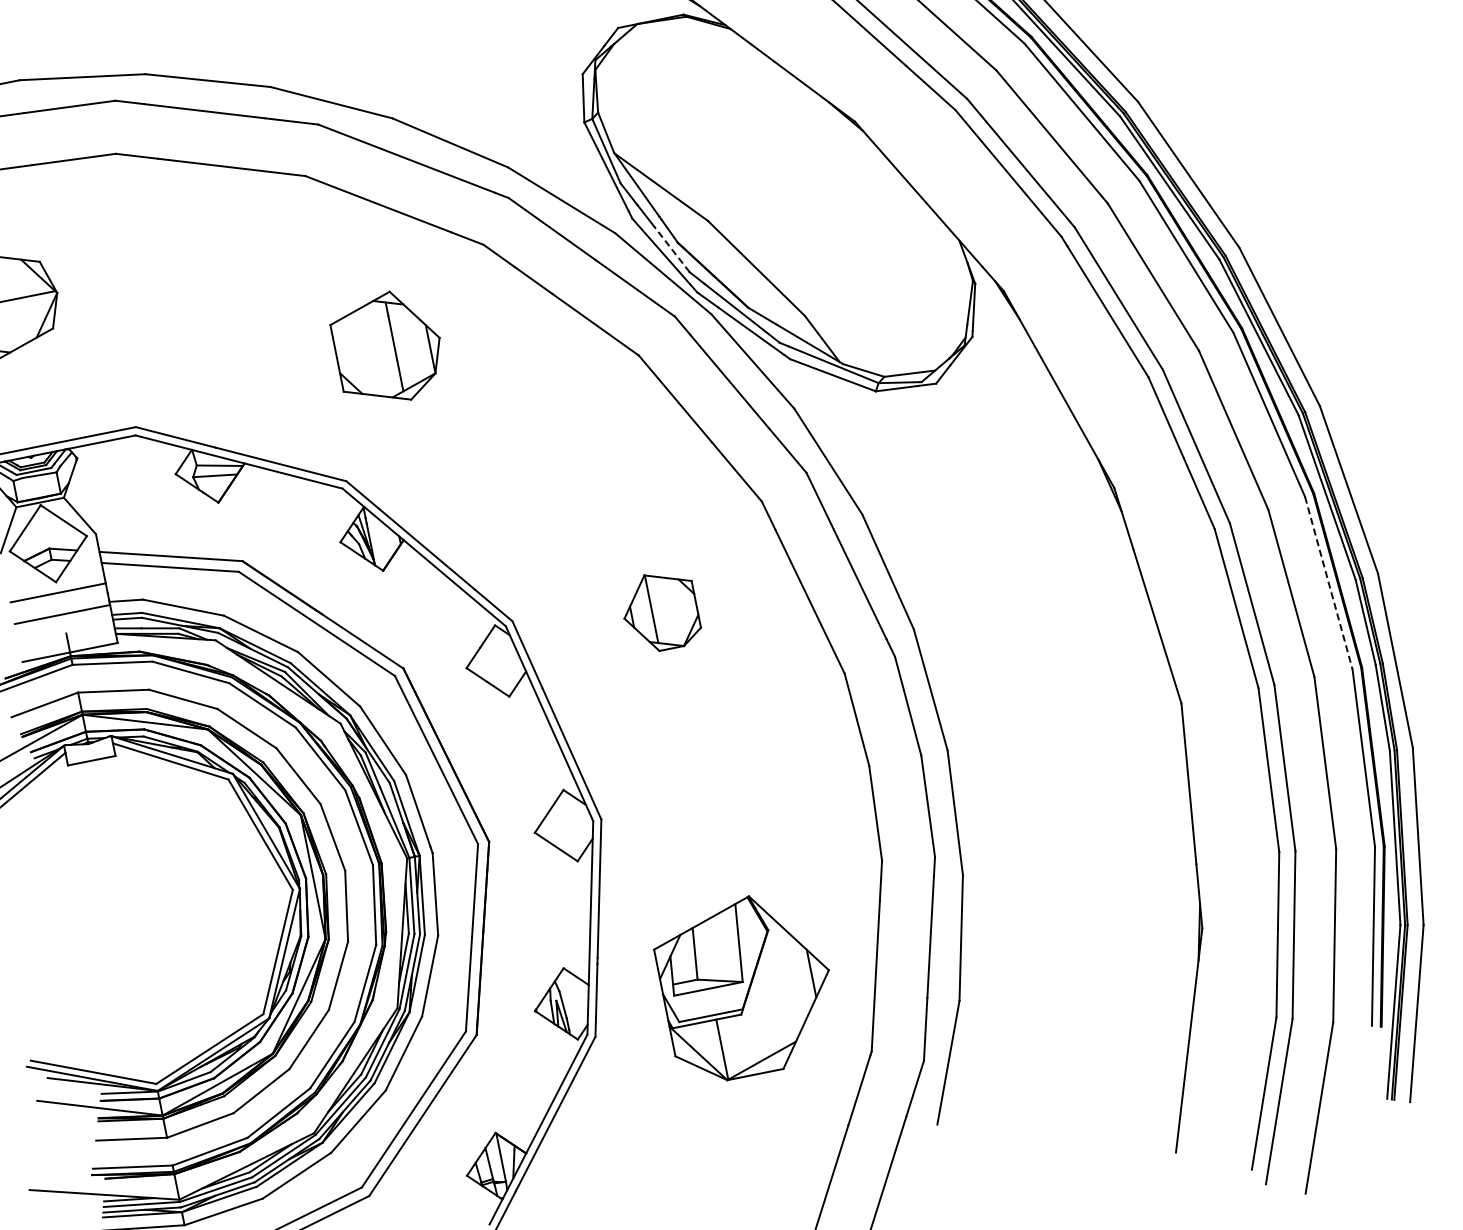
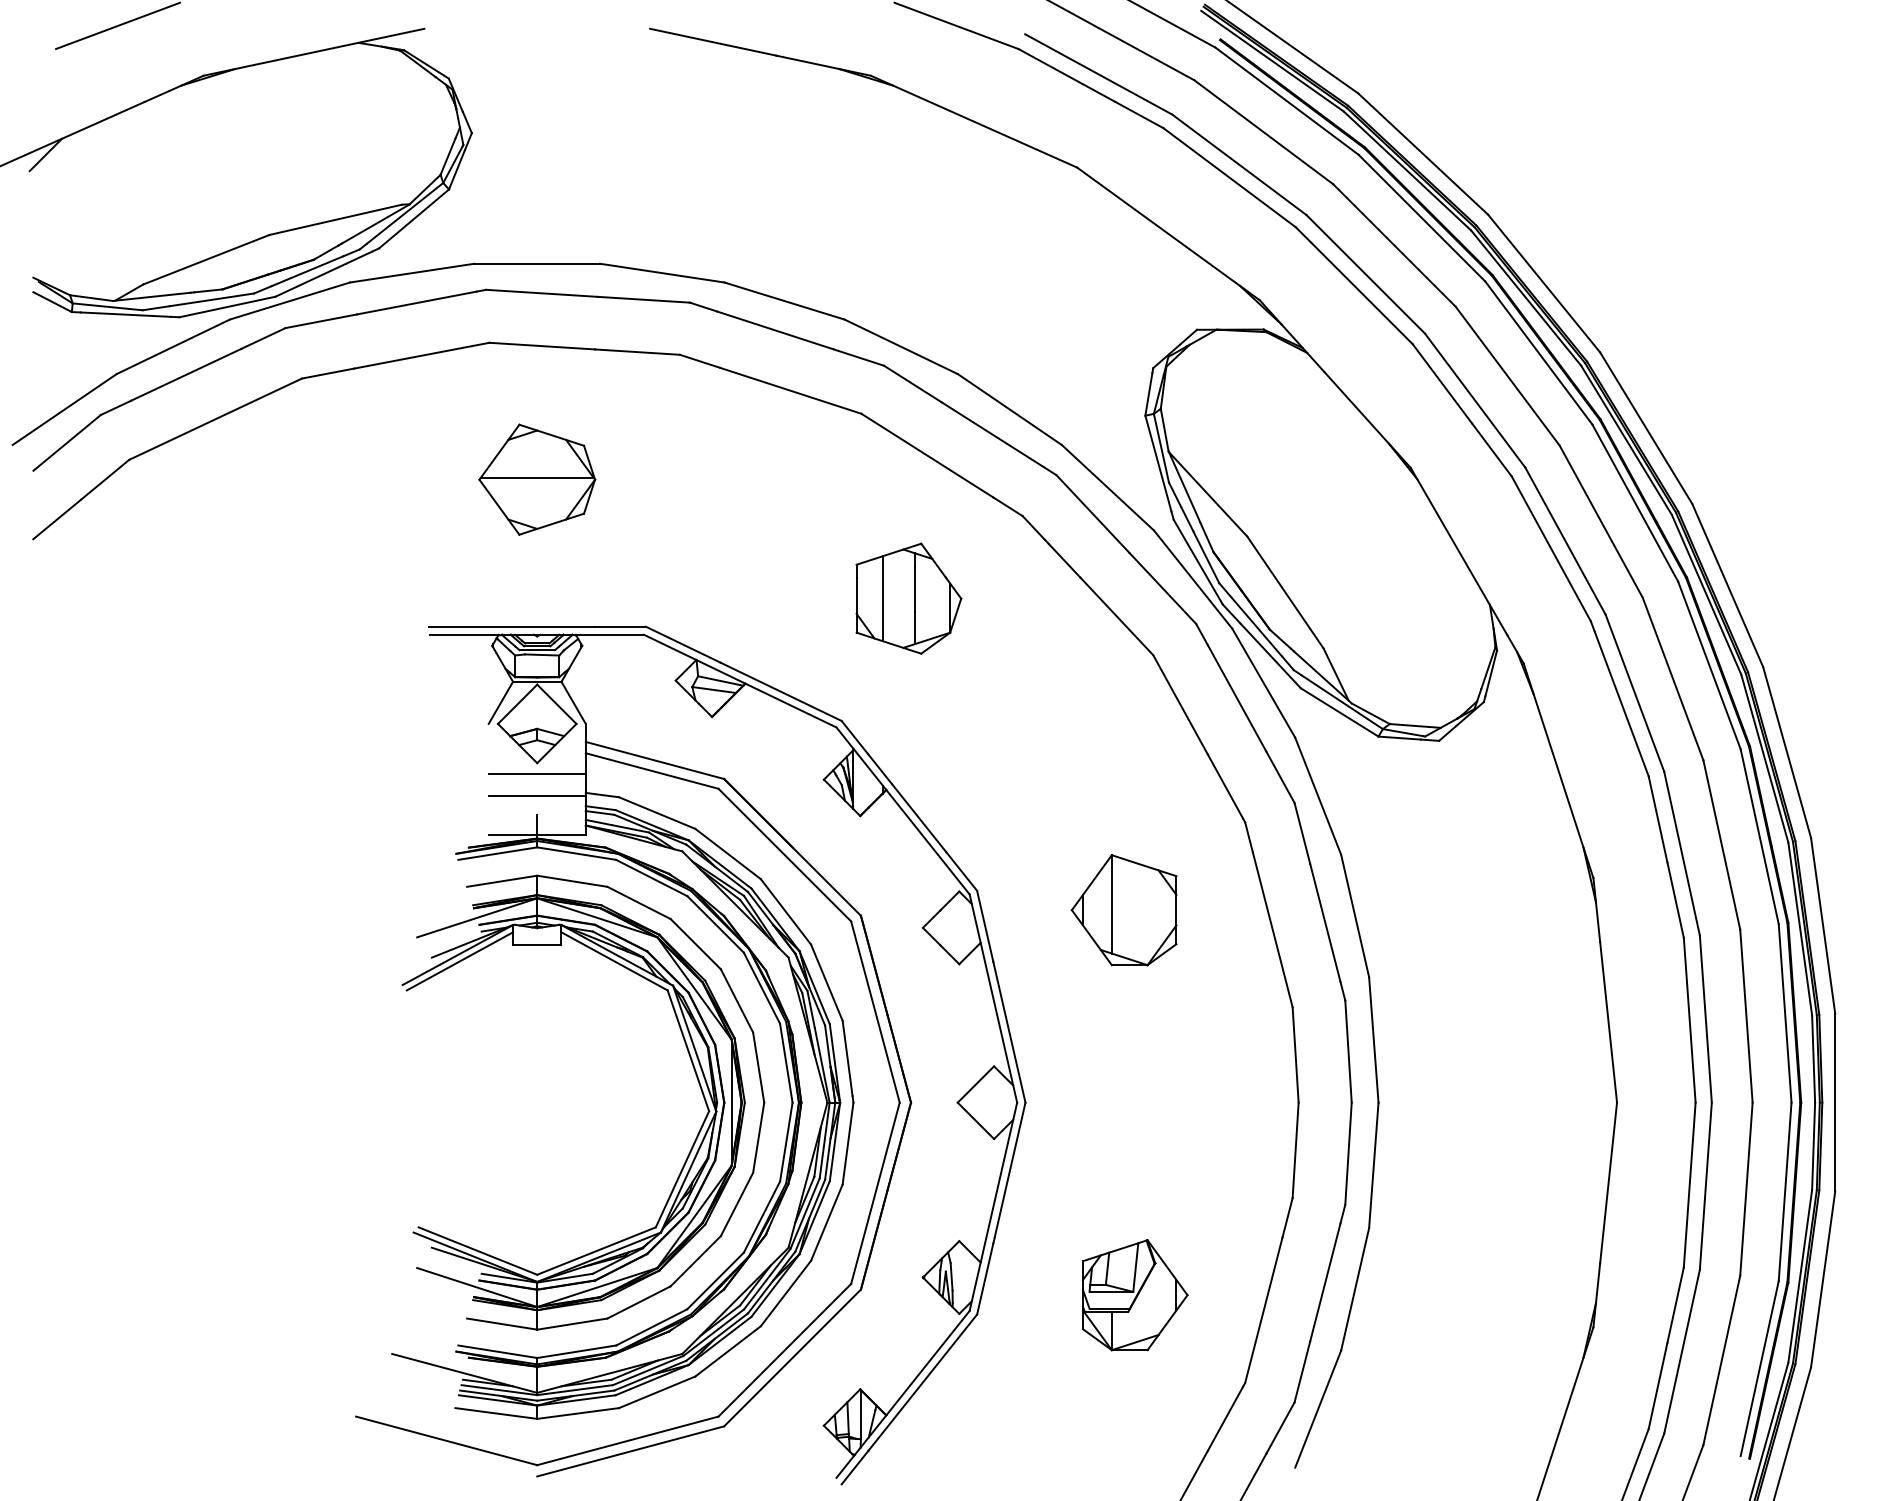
line: (672, 249) -> (1206, 557), dashed -> solid
line: (362, 353) -> (882, 598), added
line: (1329, 583) -> (1785, 1013), dashed -> solid
part: (659, 611) -> (1123, 910), size x1.43
part: (746, 987) -> (1134, 1295), size x0.62

